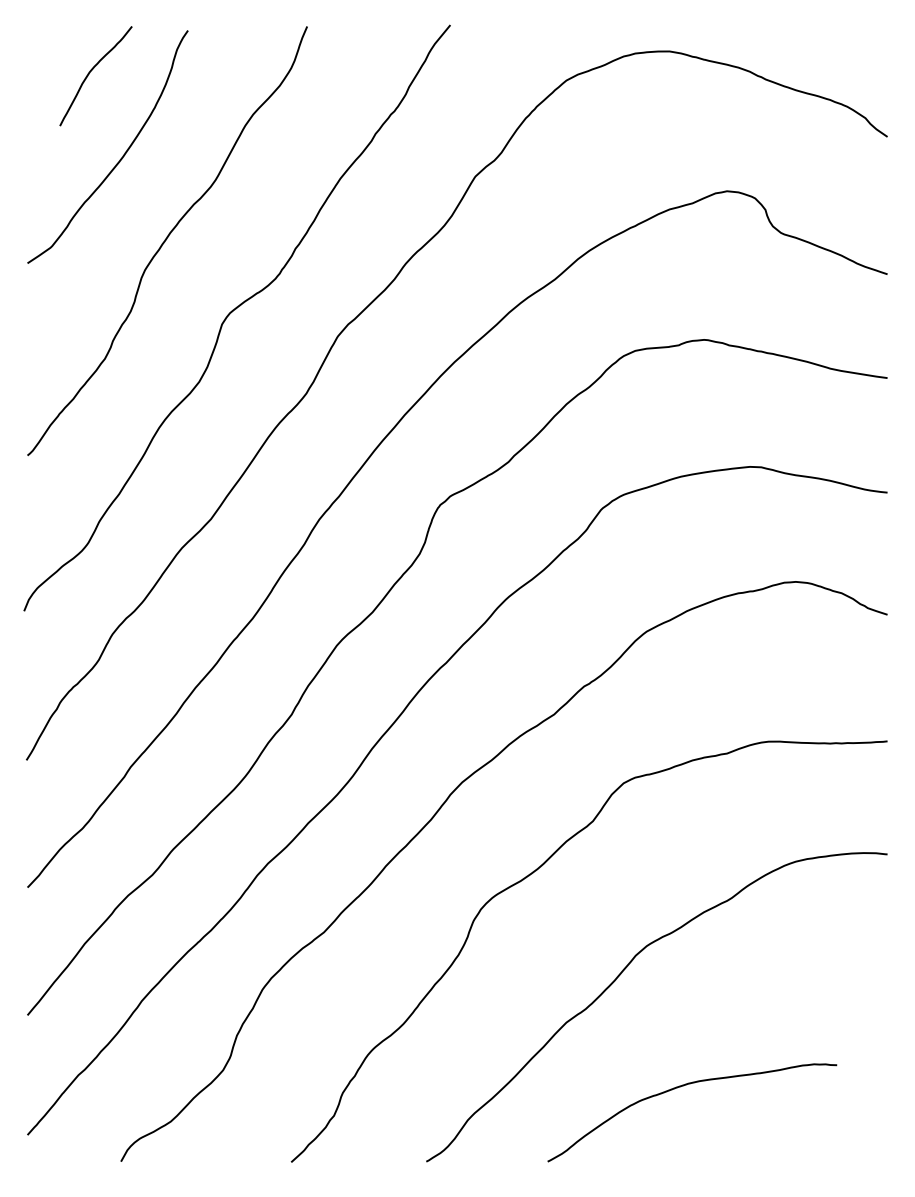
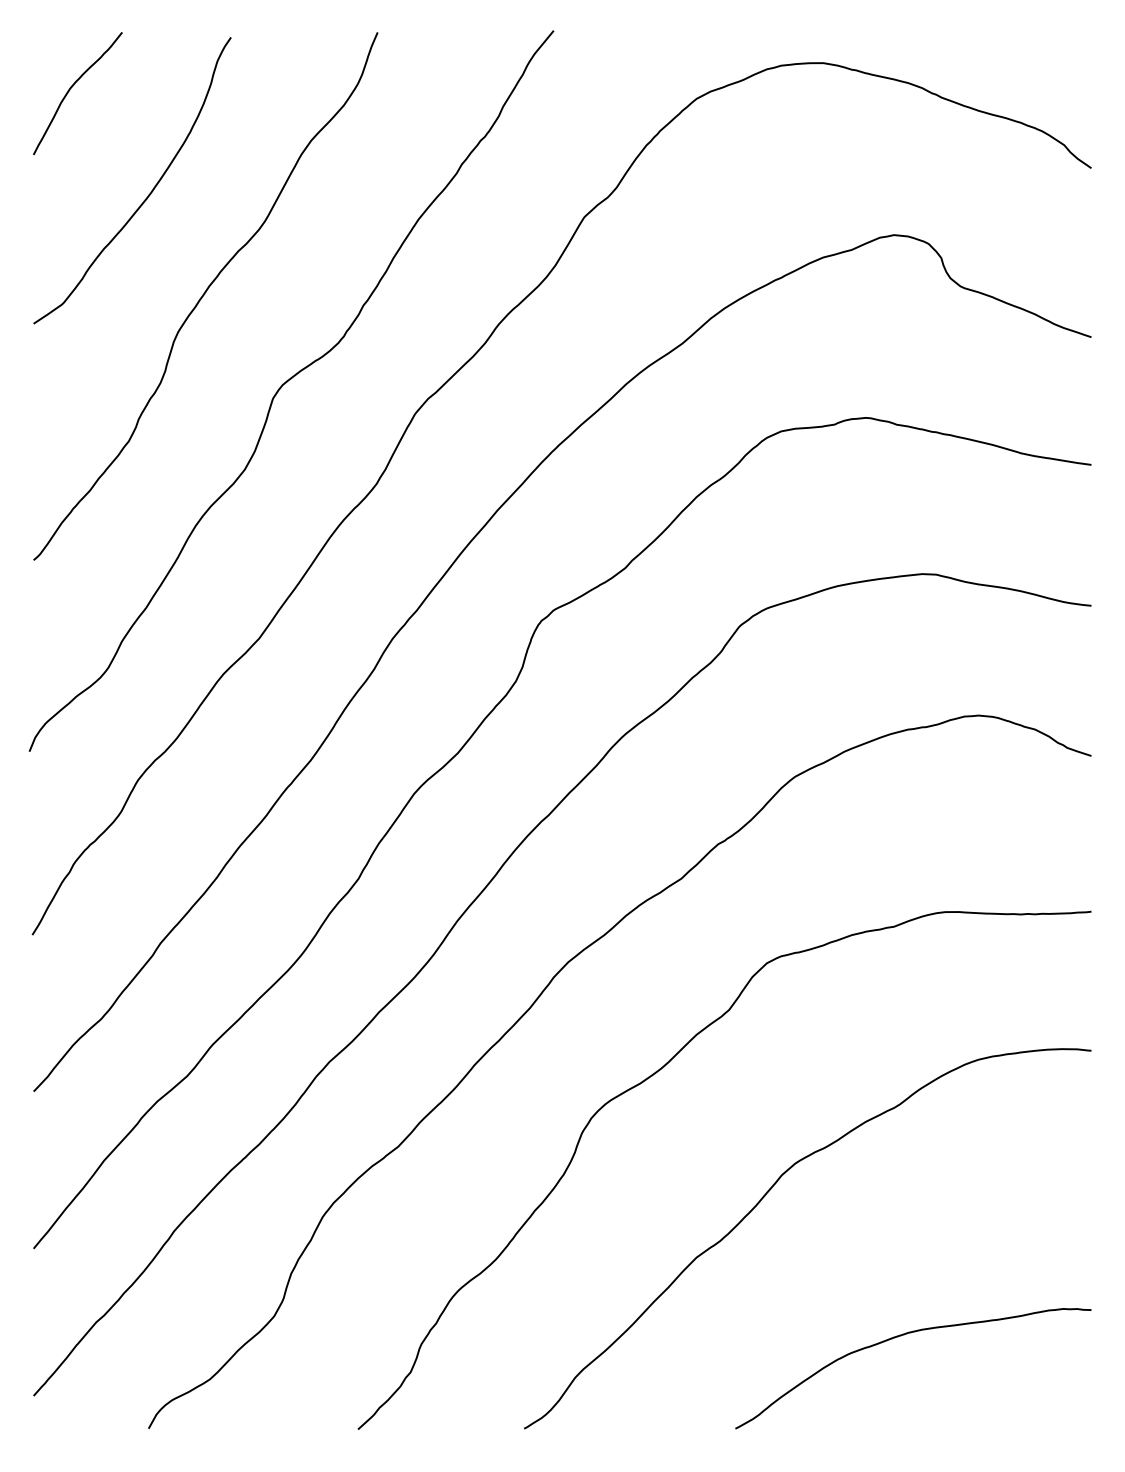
curve: (90, 73) -> (70, 90), moved
curve: (682, 1086) -> (901, 1336), moved

